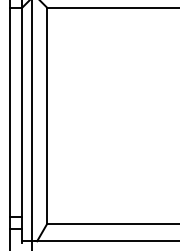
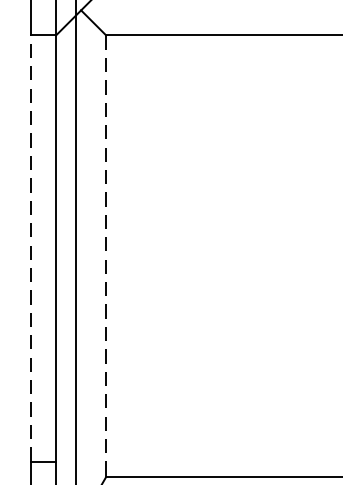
line: (10, 112) -> (31, 249), solid -> dashed
line: (47, 116) -> (107, 257), solid -> dashed

